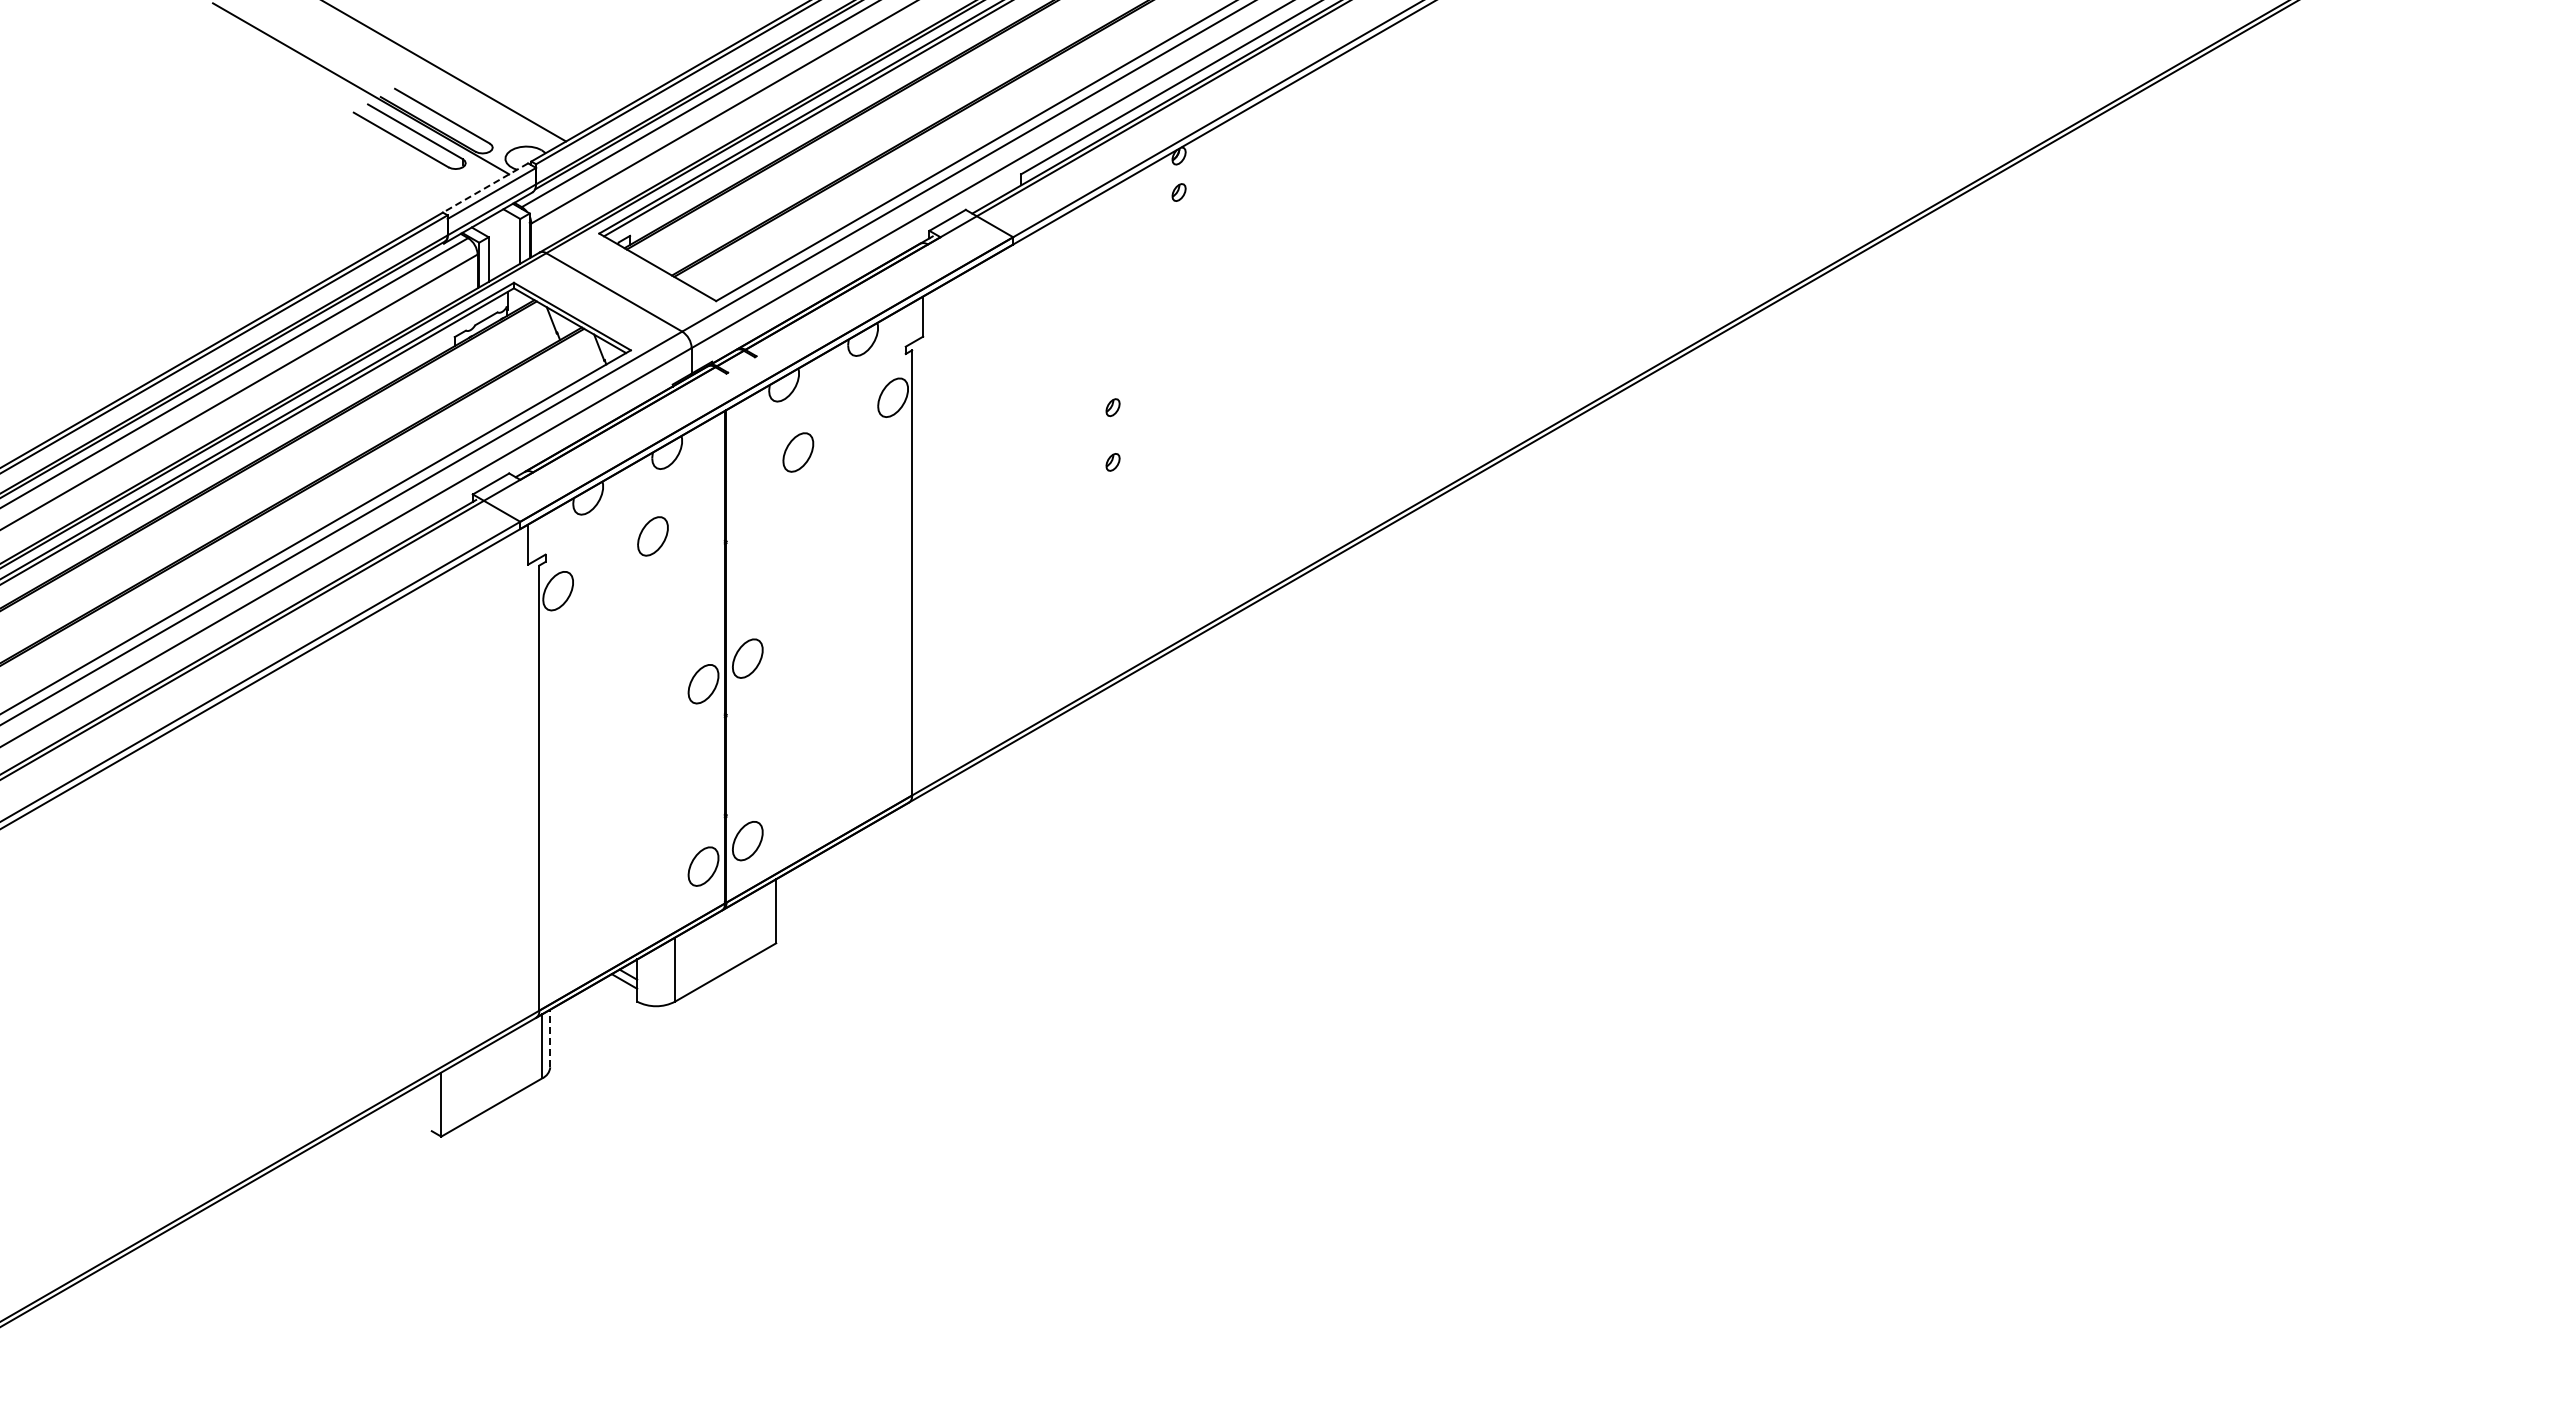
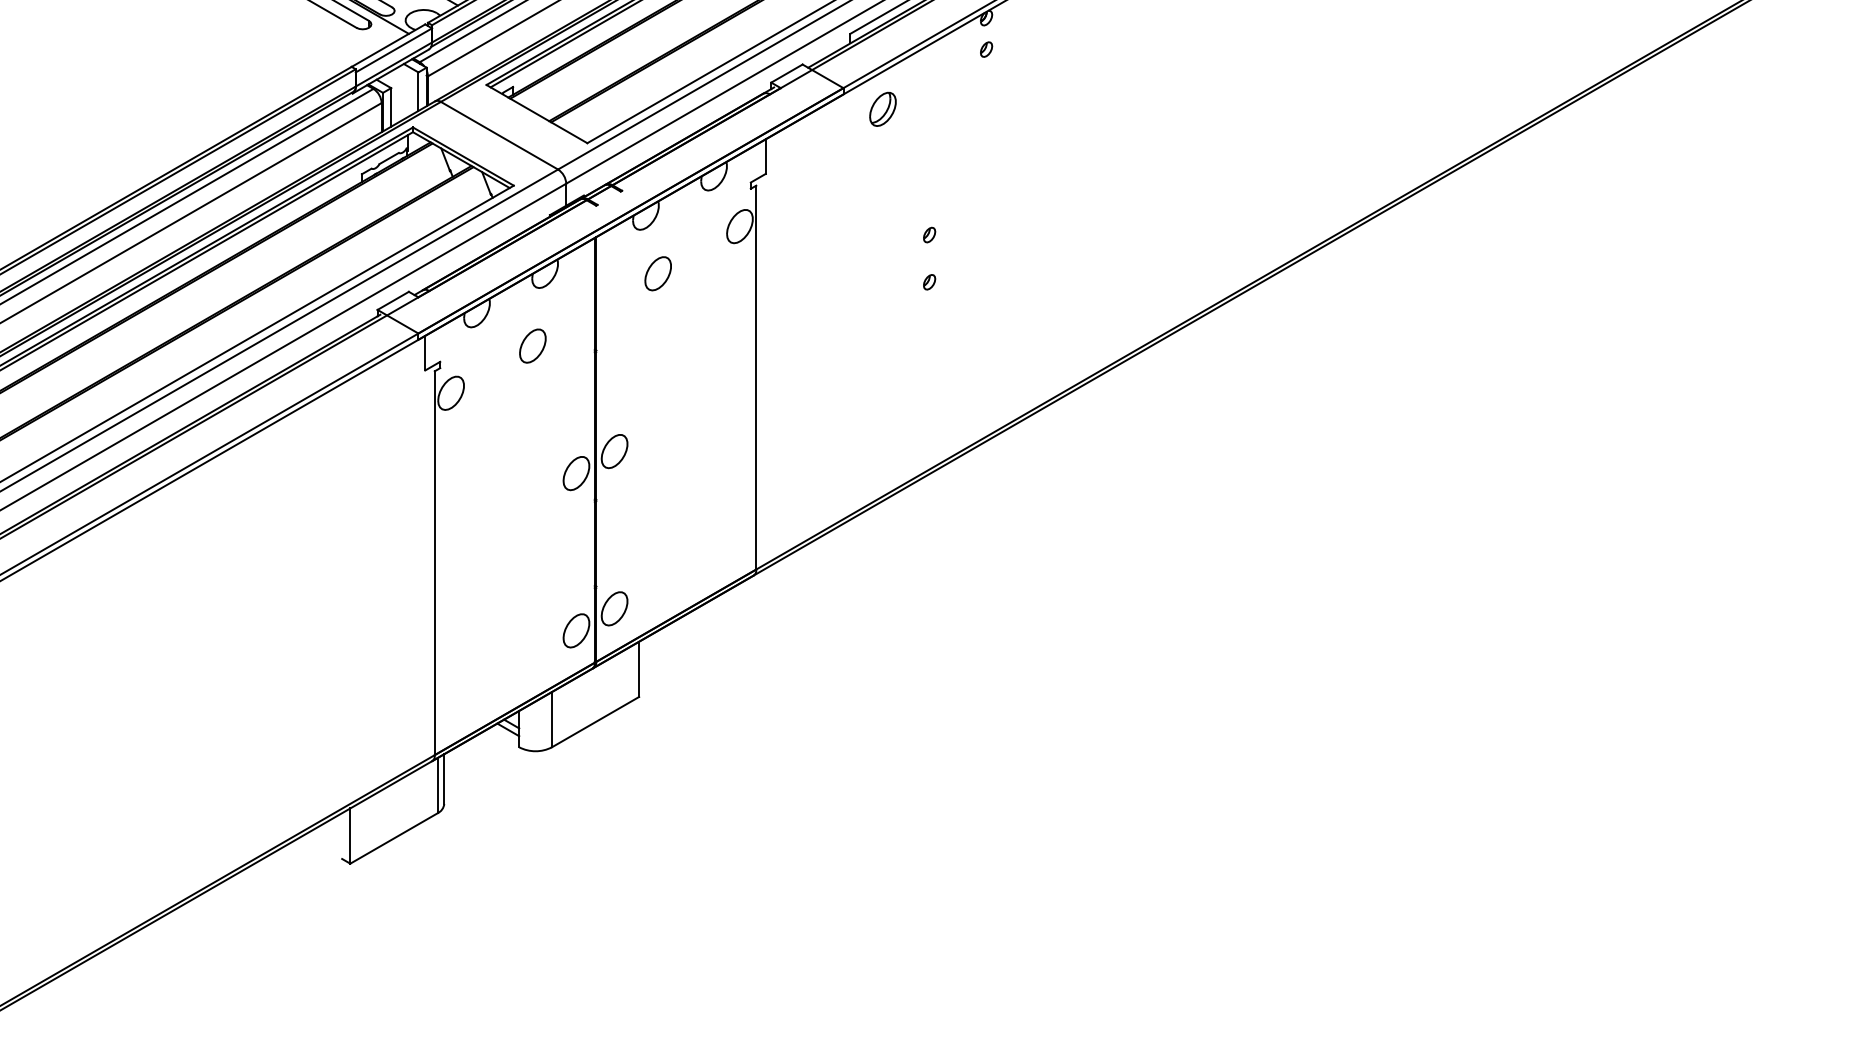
line: (485, 188) -> (388, 46), dashed -> solid
part: (1058, 261) -> (882, 109), added
line: (550, 1038) -> (444, 779), dashed -> solid

